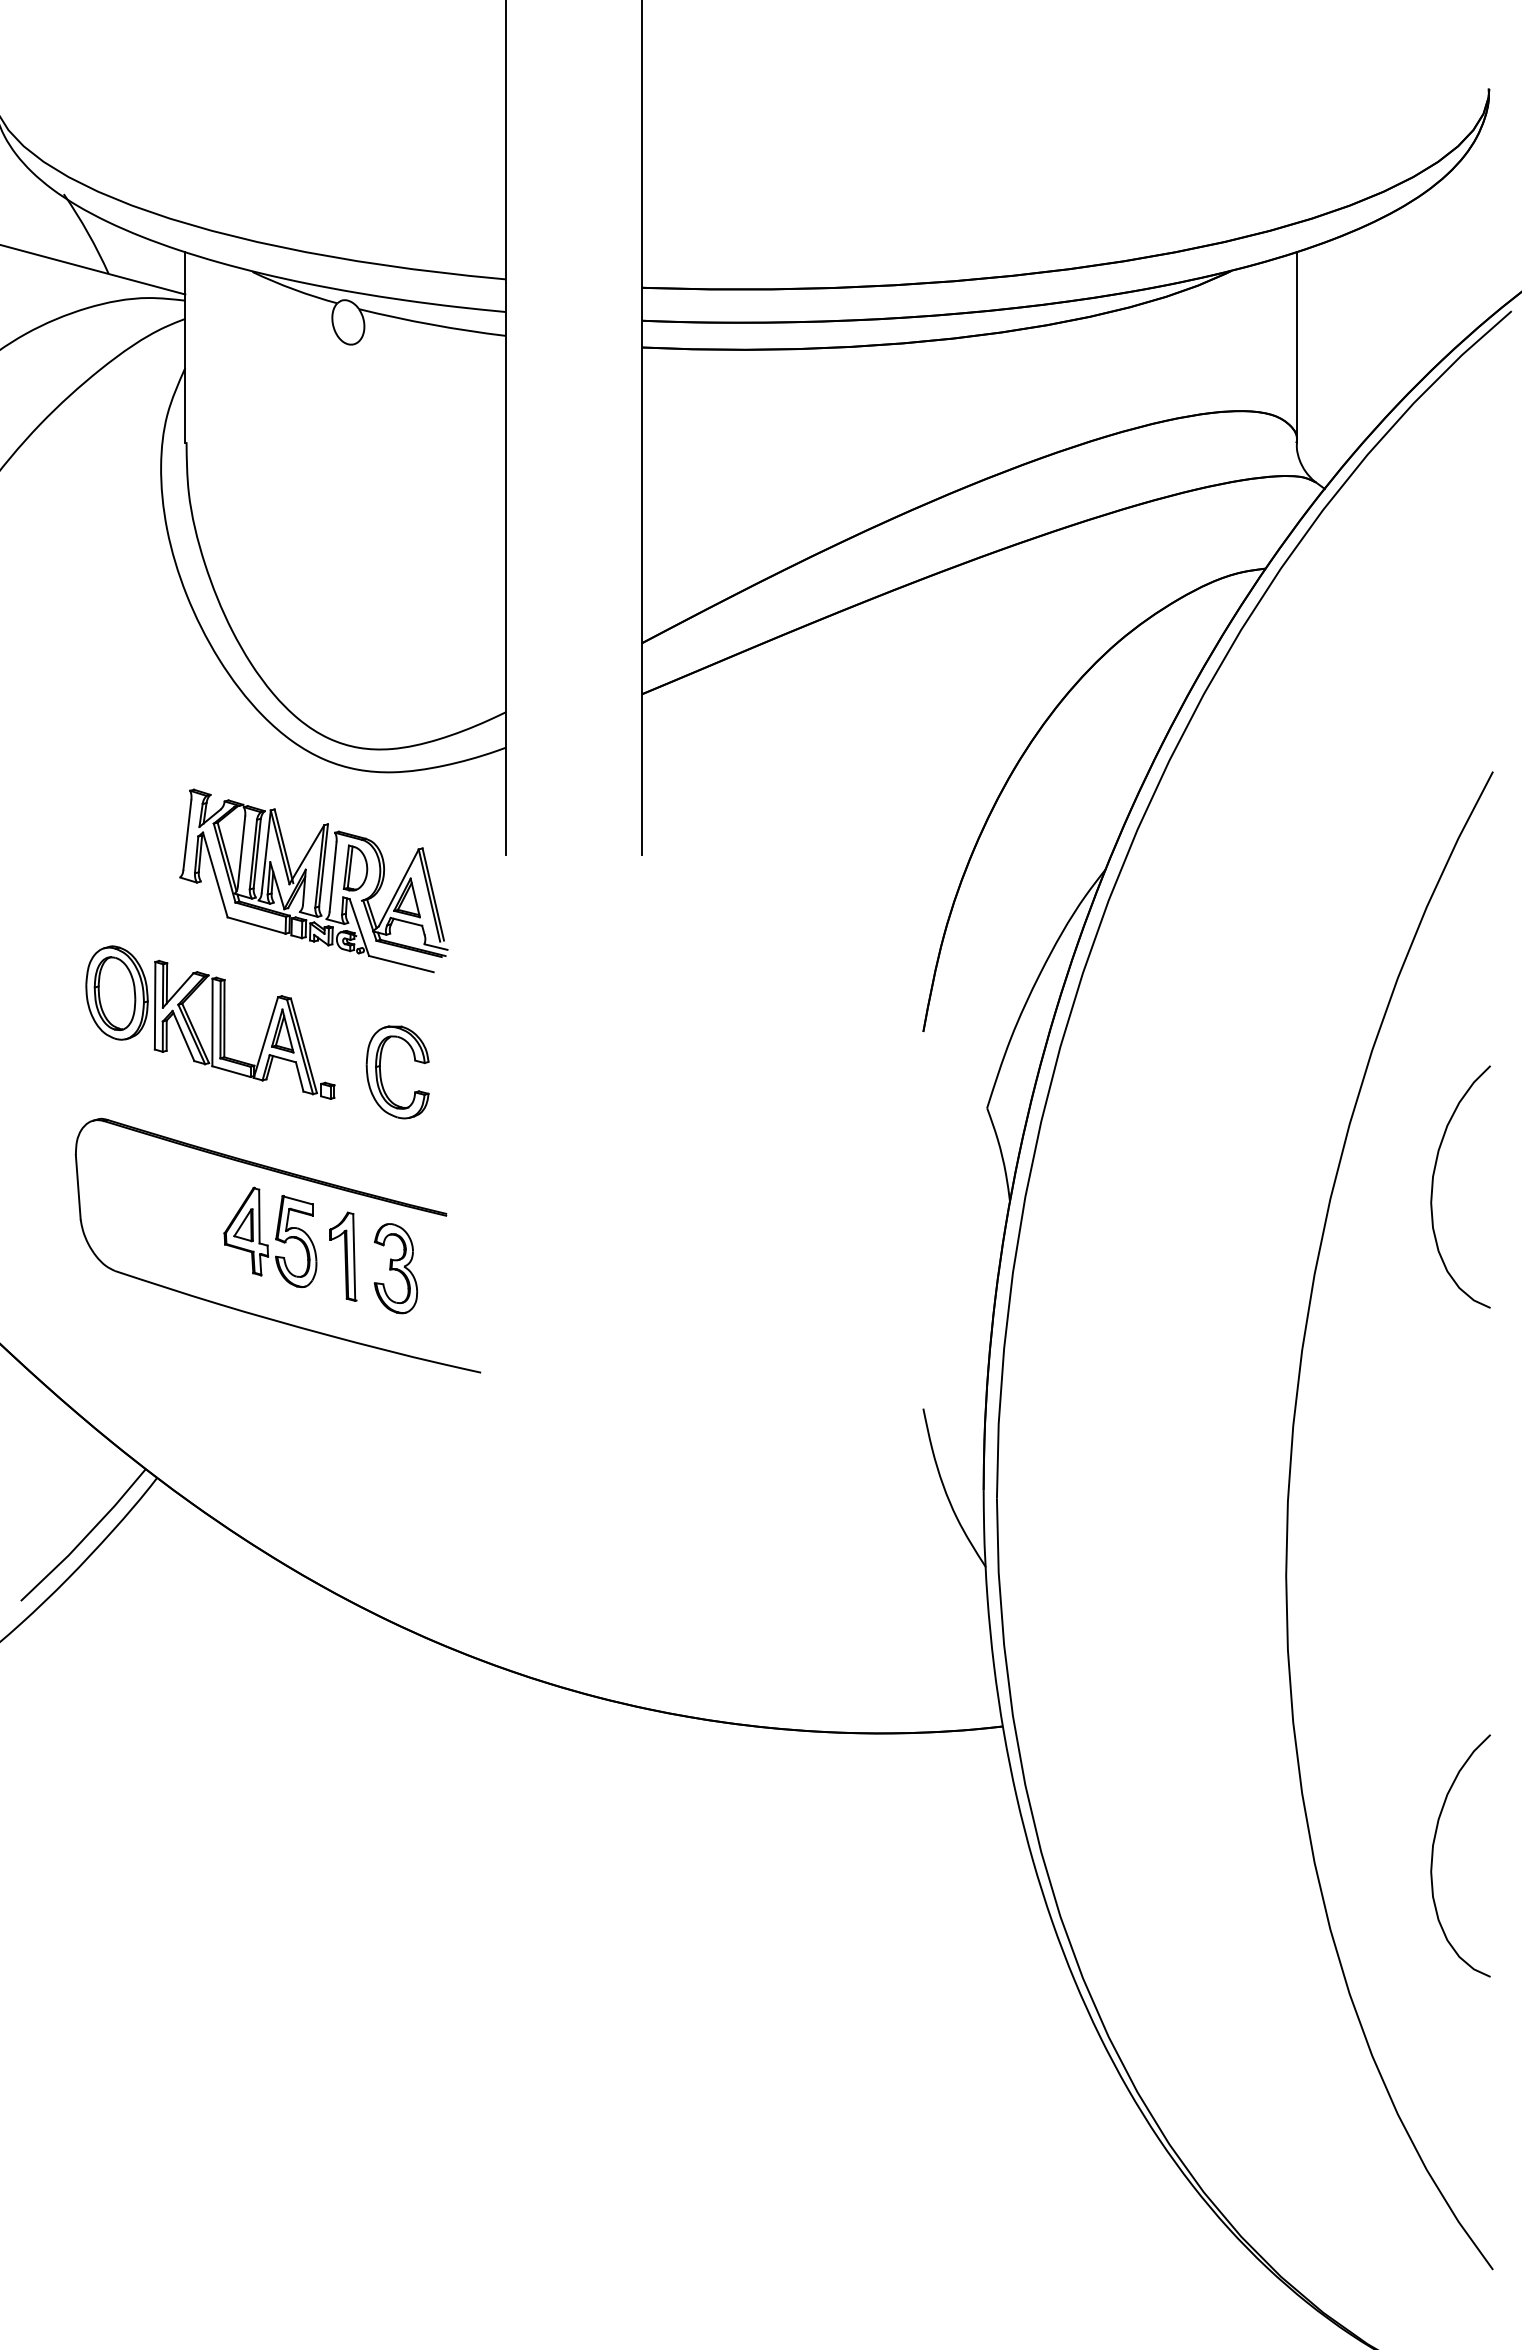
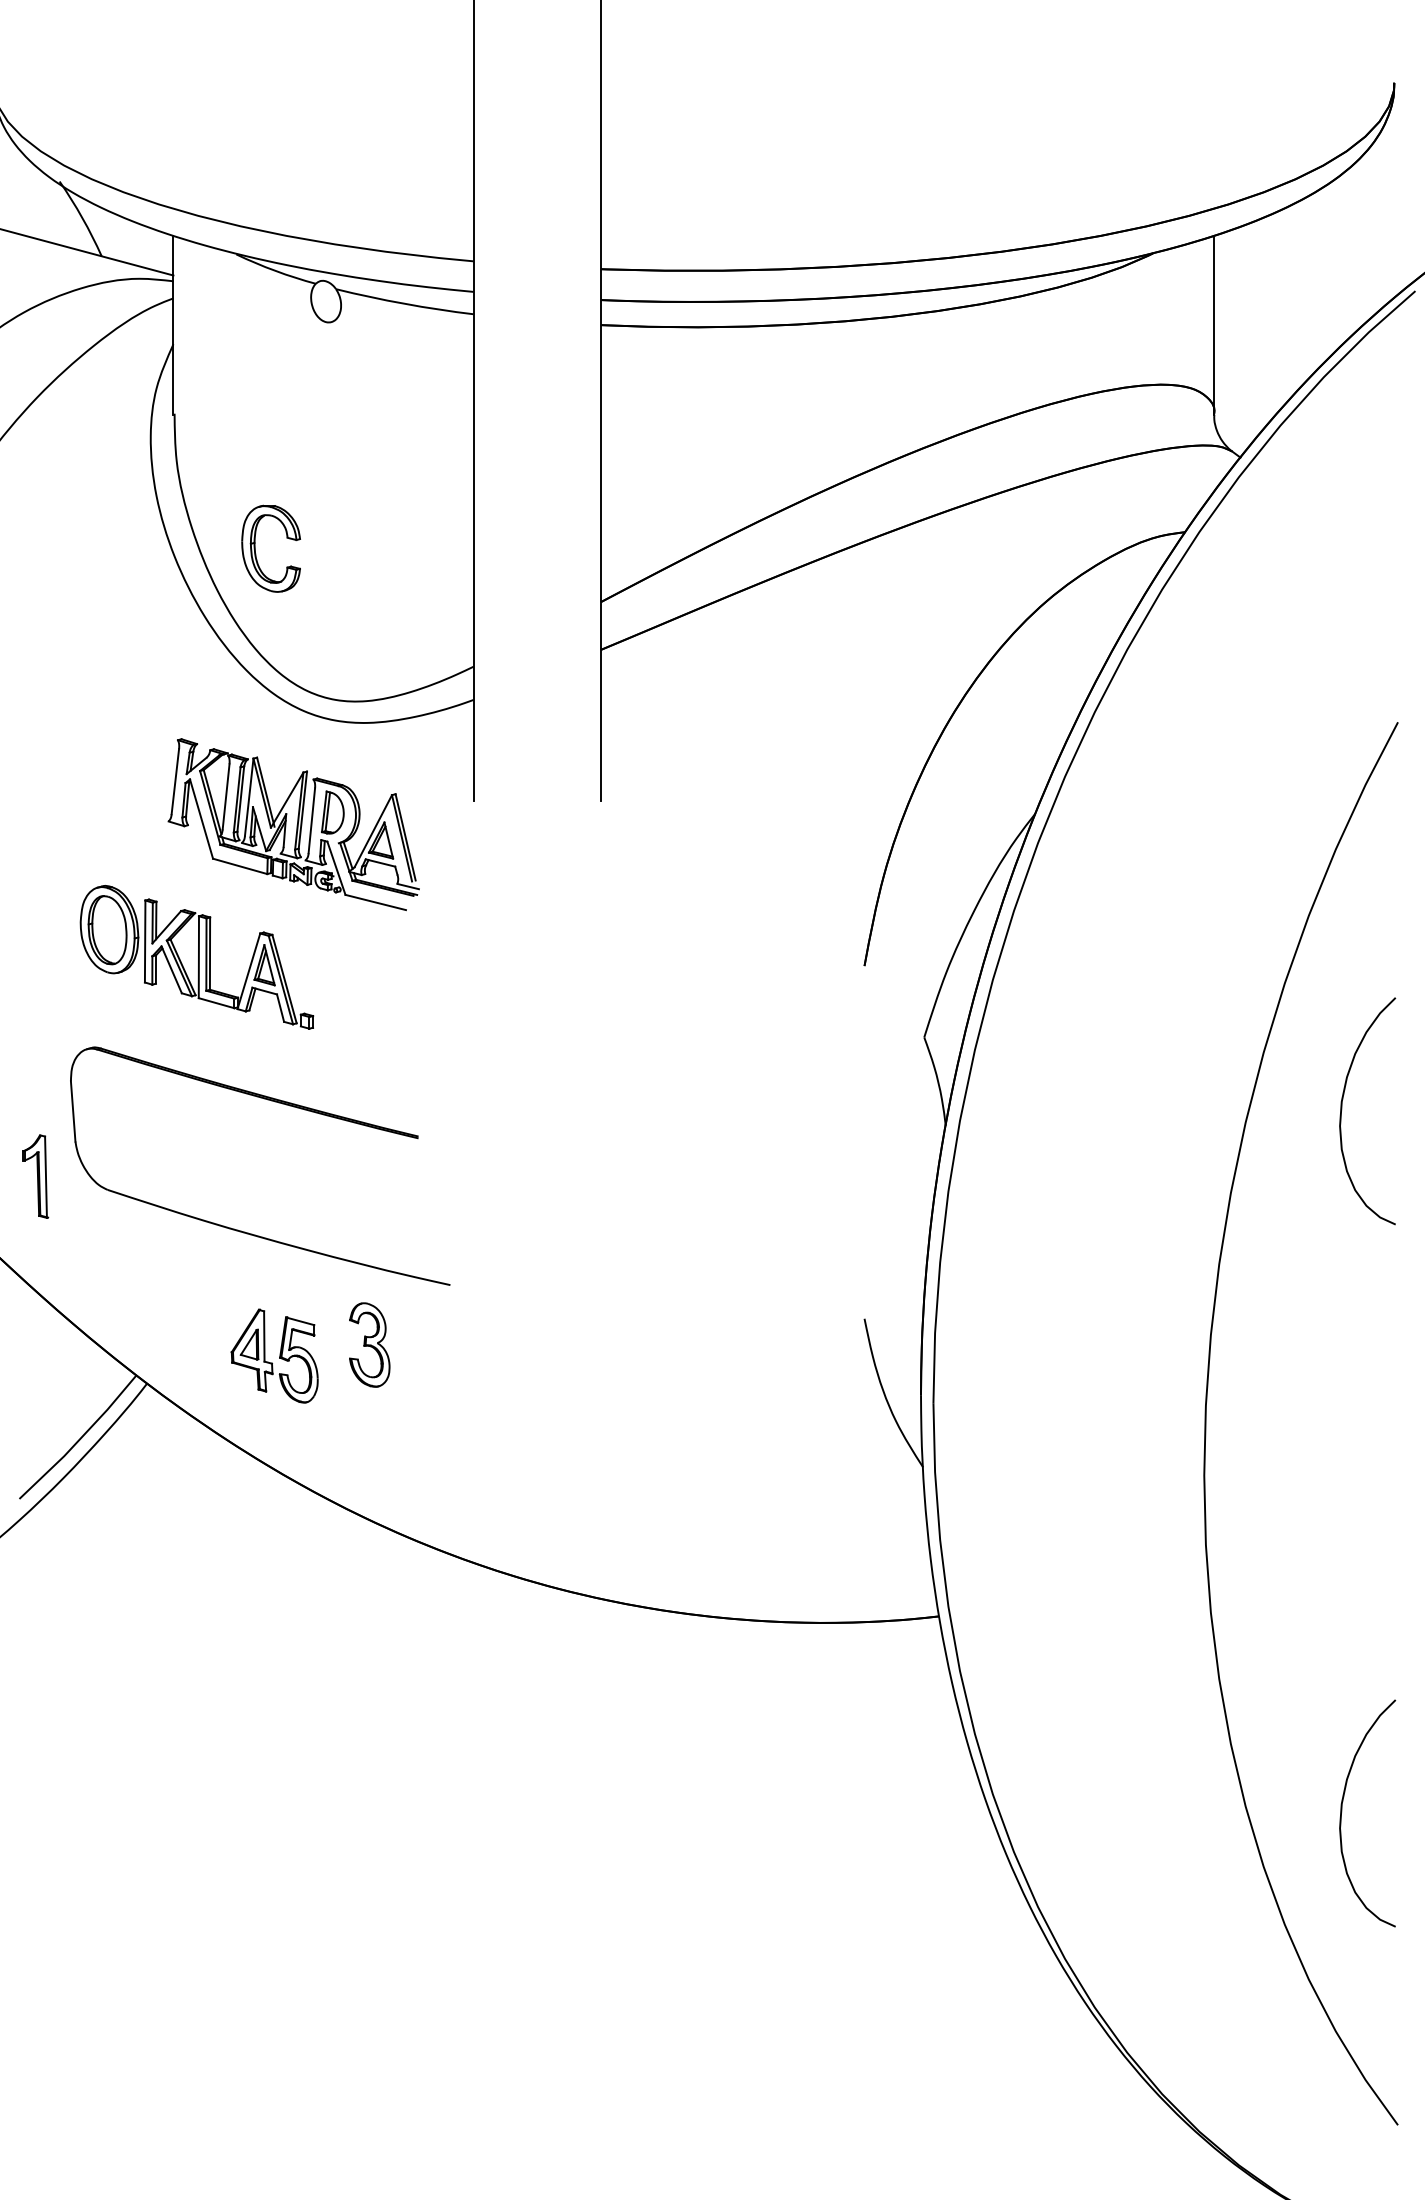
part: (381, 1072) -> (256, 548), moved
part: (270, 1236) -> (274, 1355), moved
part: (343, 1256) -> (35, 1176), moved
part: (395, 1268) -> (369, 1344), moved
curve: (1433, 1855) -> (1342, 1813), moved

